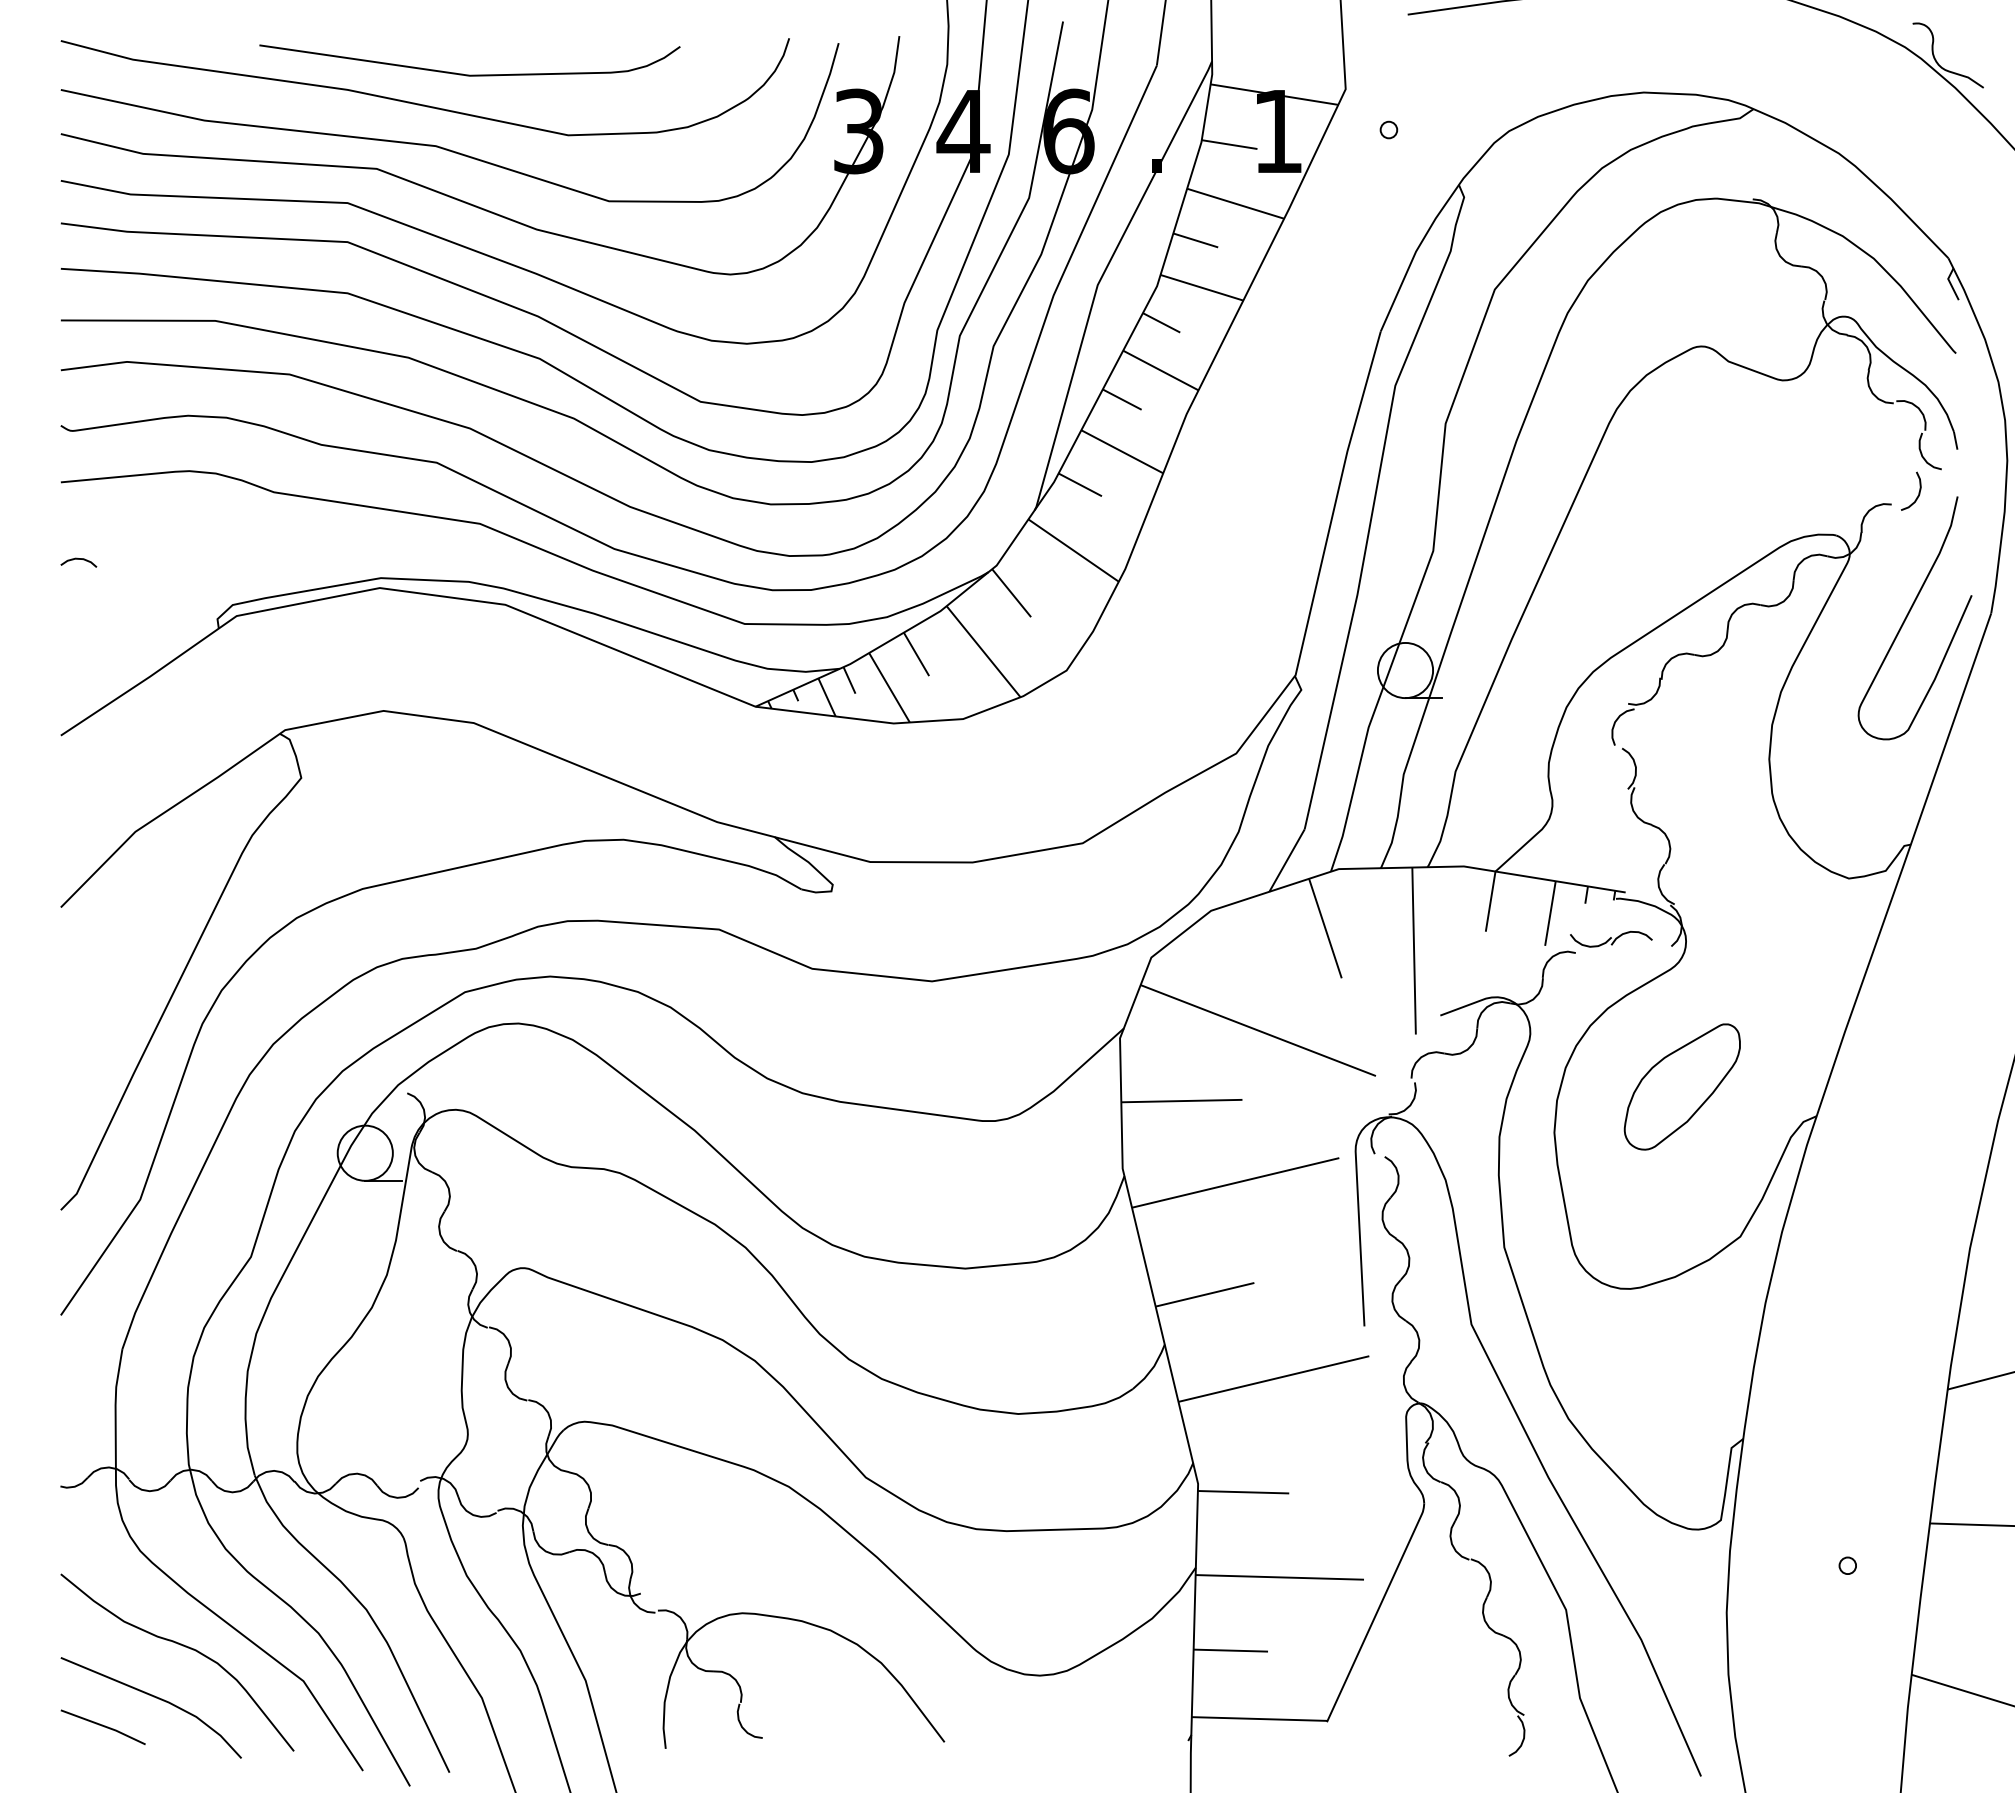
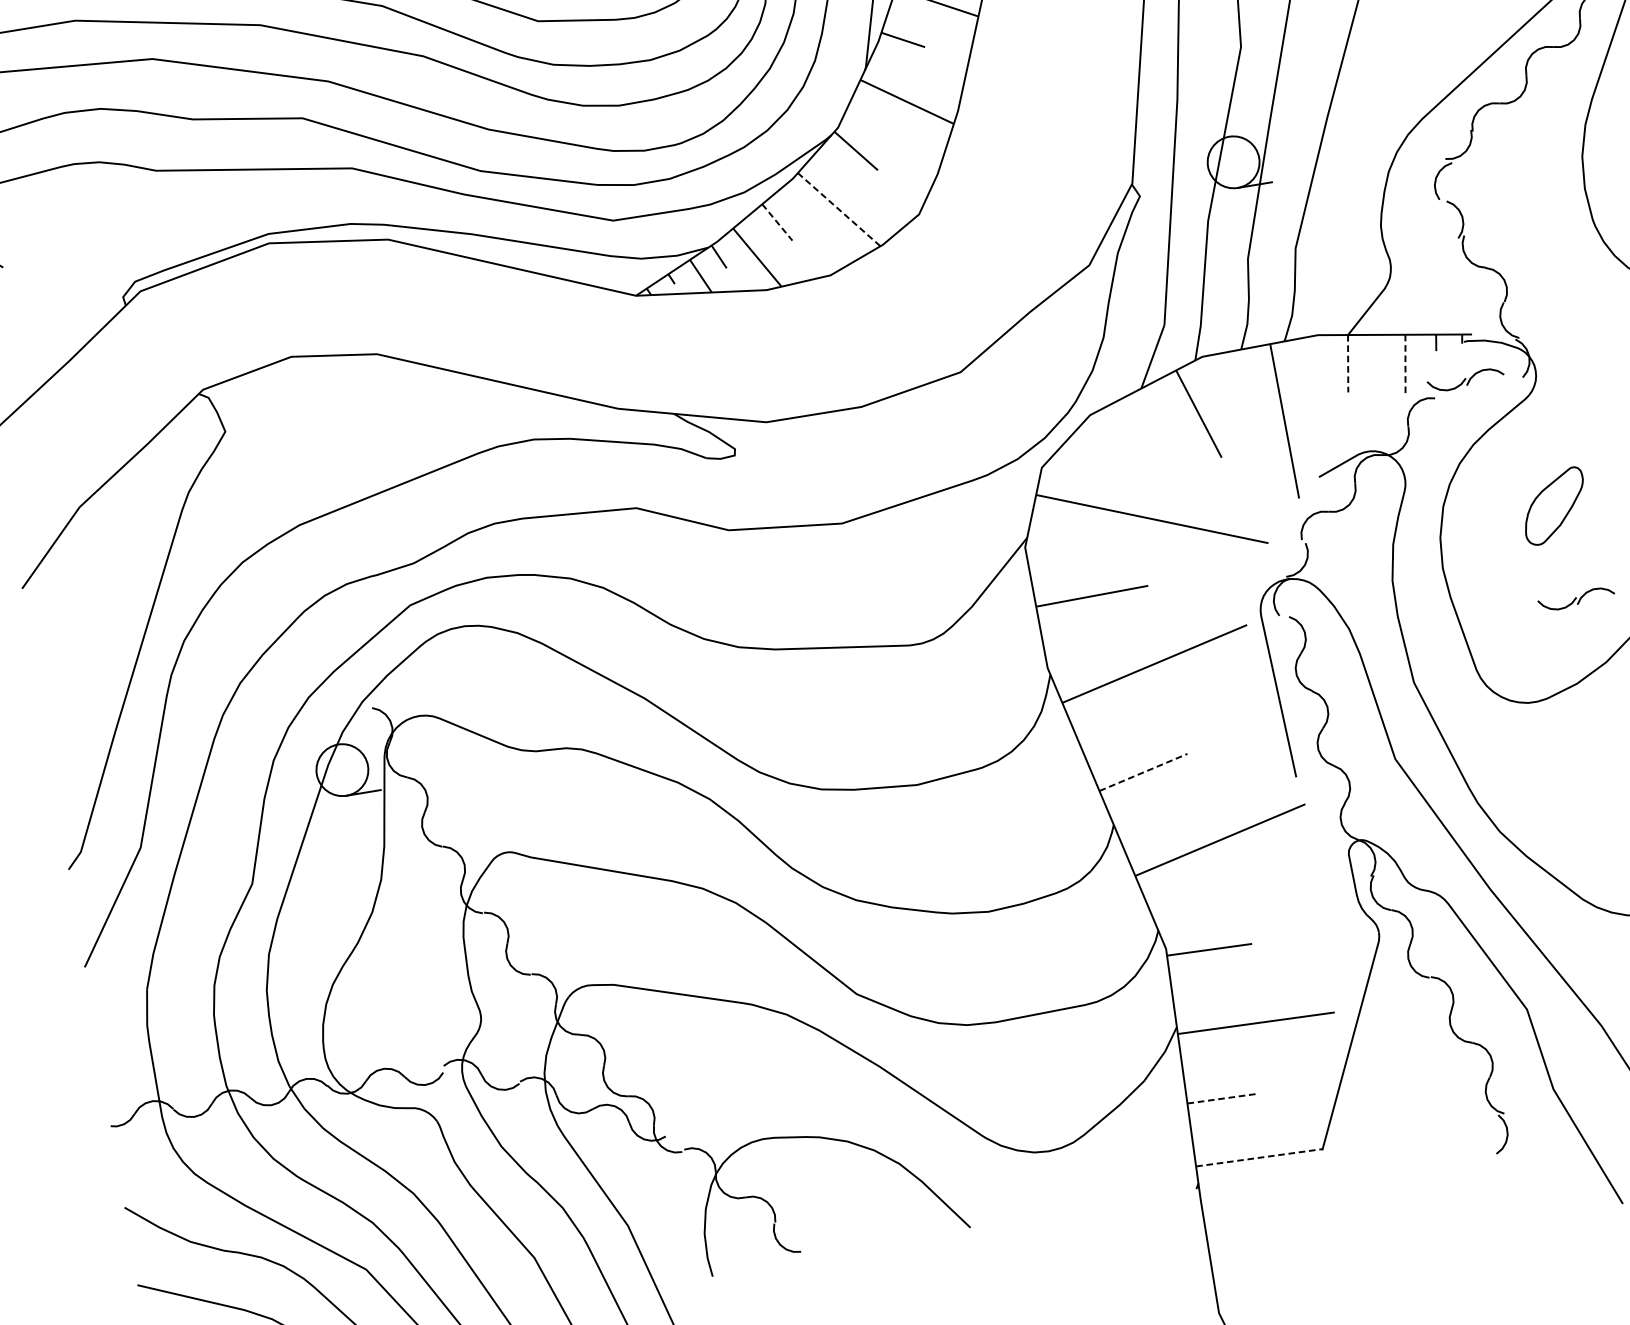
line: (983, 651) -> (839, 209), solid -> dashed
line: (916, 654) -> (777, 222), solid -> dashed
line: (1490, 901) -> (1347, 363), solid -> dashed
line: (1550, 913) -> (1405, 365), solid -> dashed
part: (1681, 1086) -> (1553, 505), size x0.6
part: (1689, 1188) -> (1576, 599), added
line: (1205, 1294) -> (1143, 772), solid -> dashed
line: (1231, 1650) -> (1222, 1098), solid -> dashed
line: (1259, 1719) -> (1259, 1158), solid -> dashed

